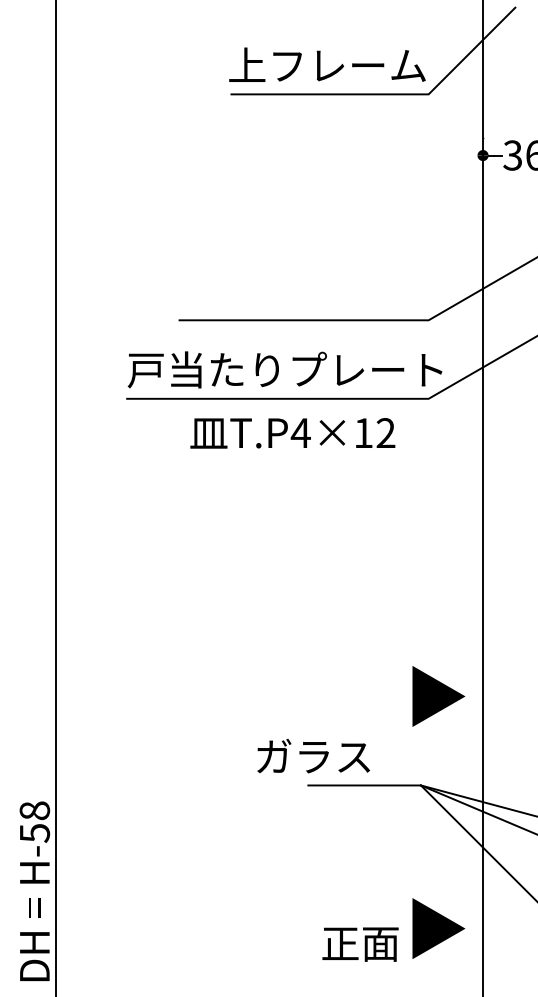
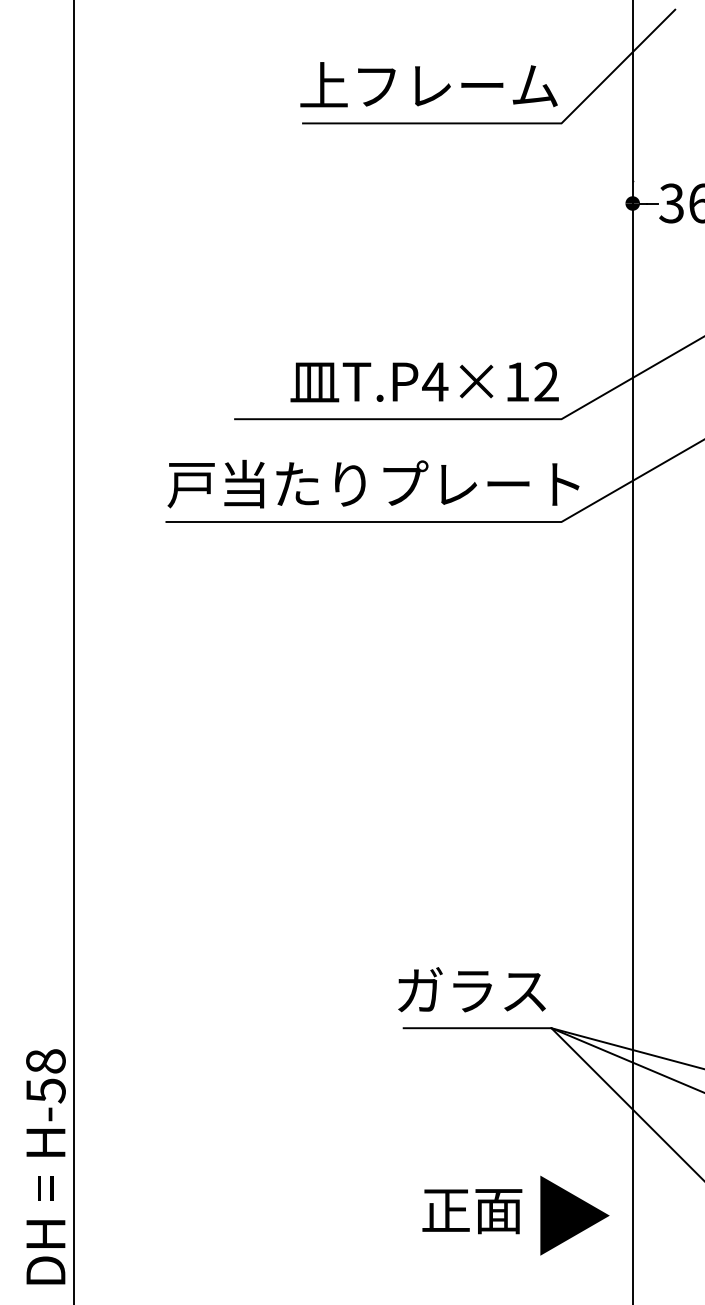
text: (292, 433) -> (424, 382), moved
part: (438, 696) -> (574, 911), removed
text: (313, 755) -> (471, 989), moved
text: (360, 944) -> (472, 1211), moved

